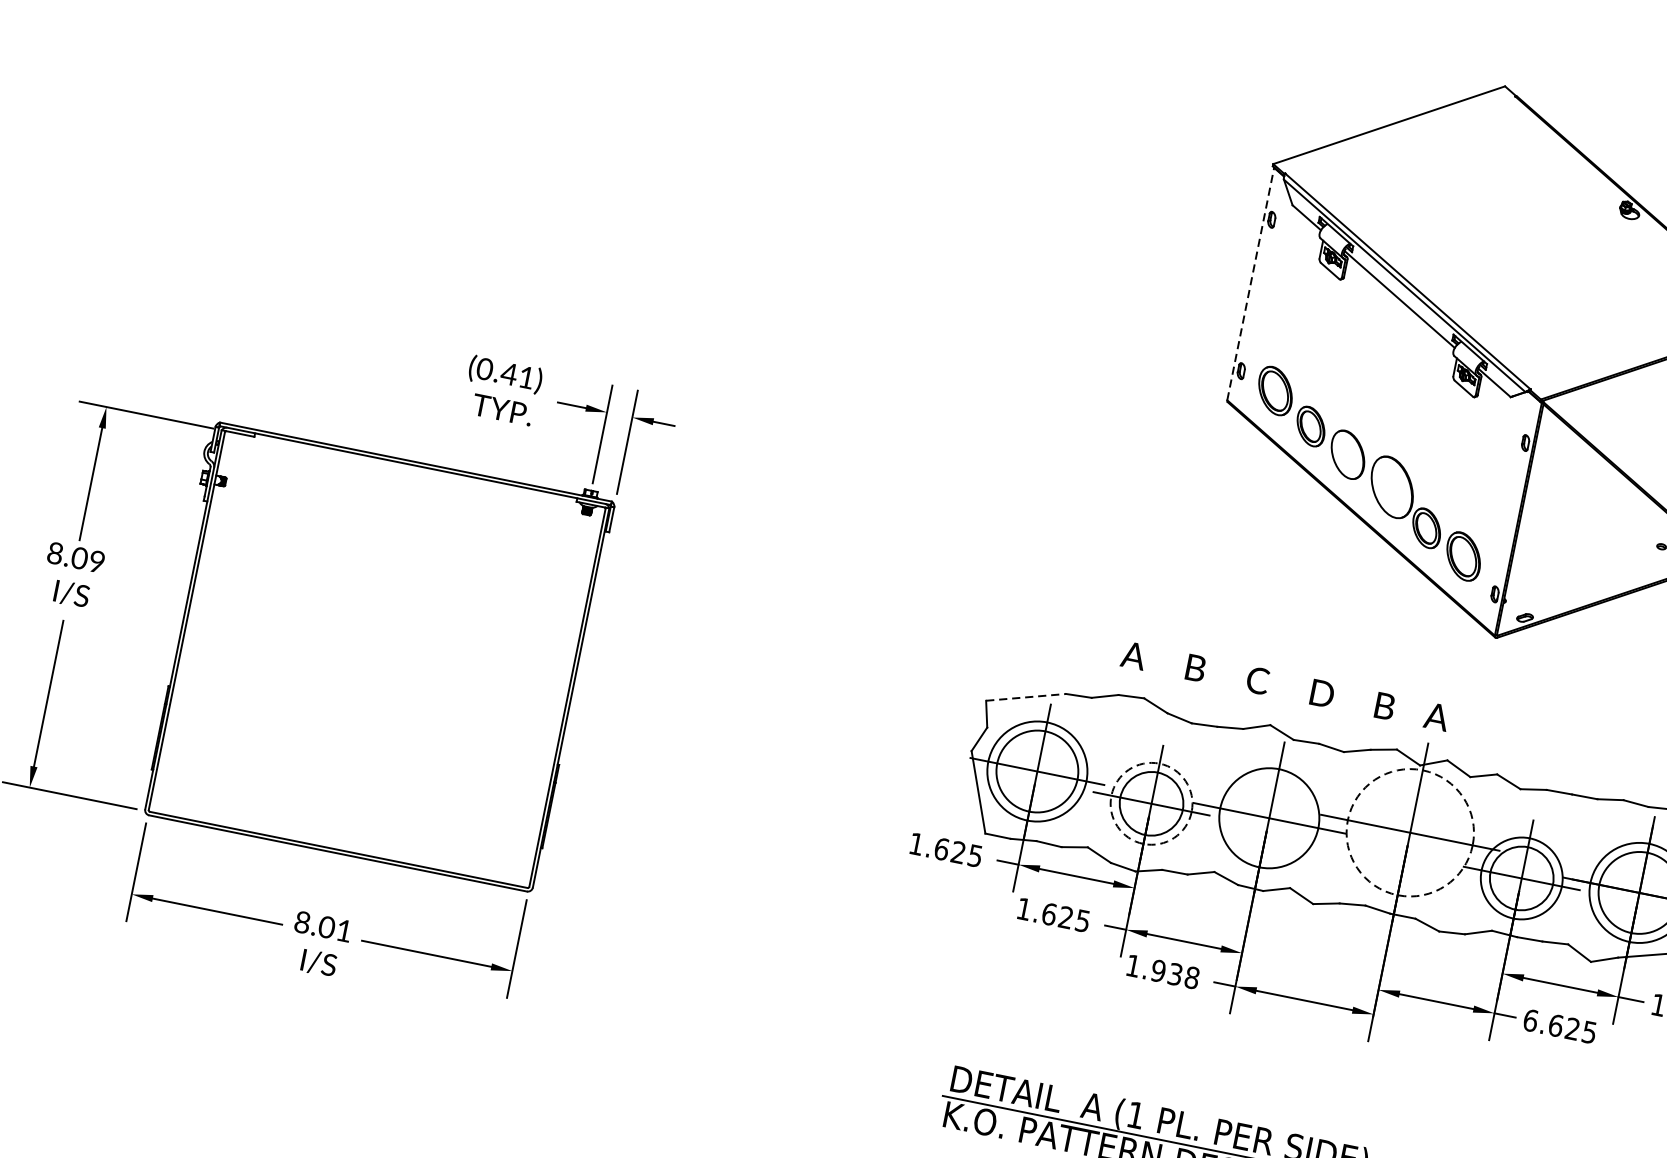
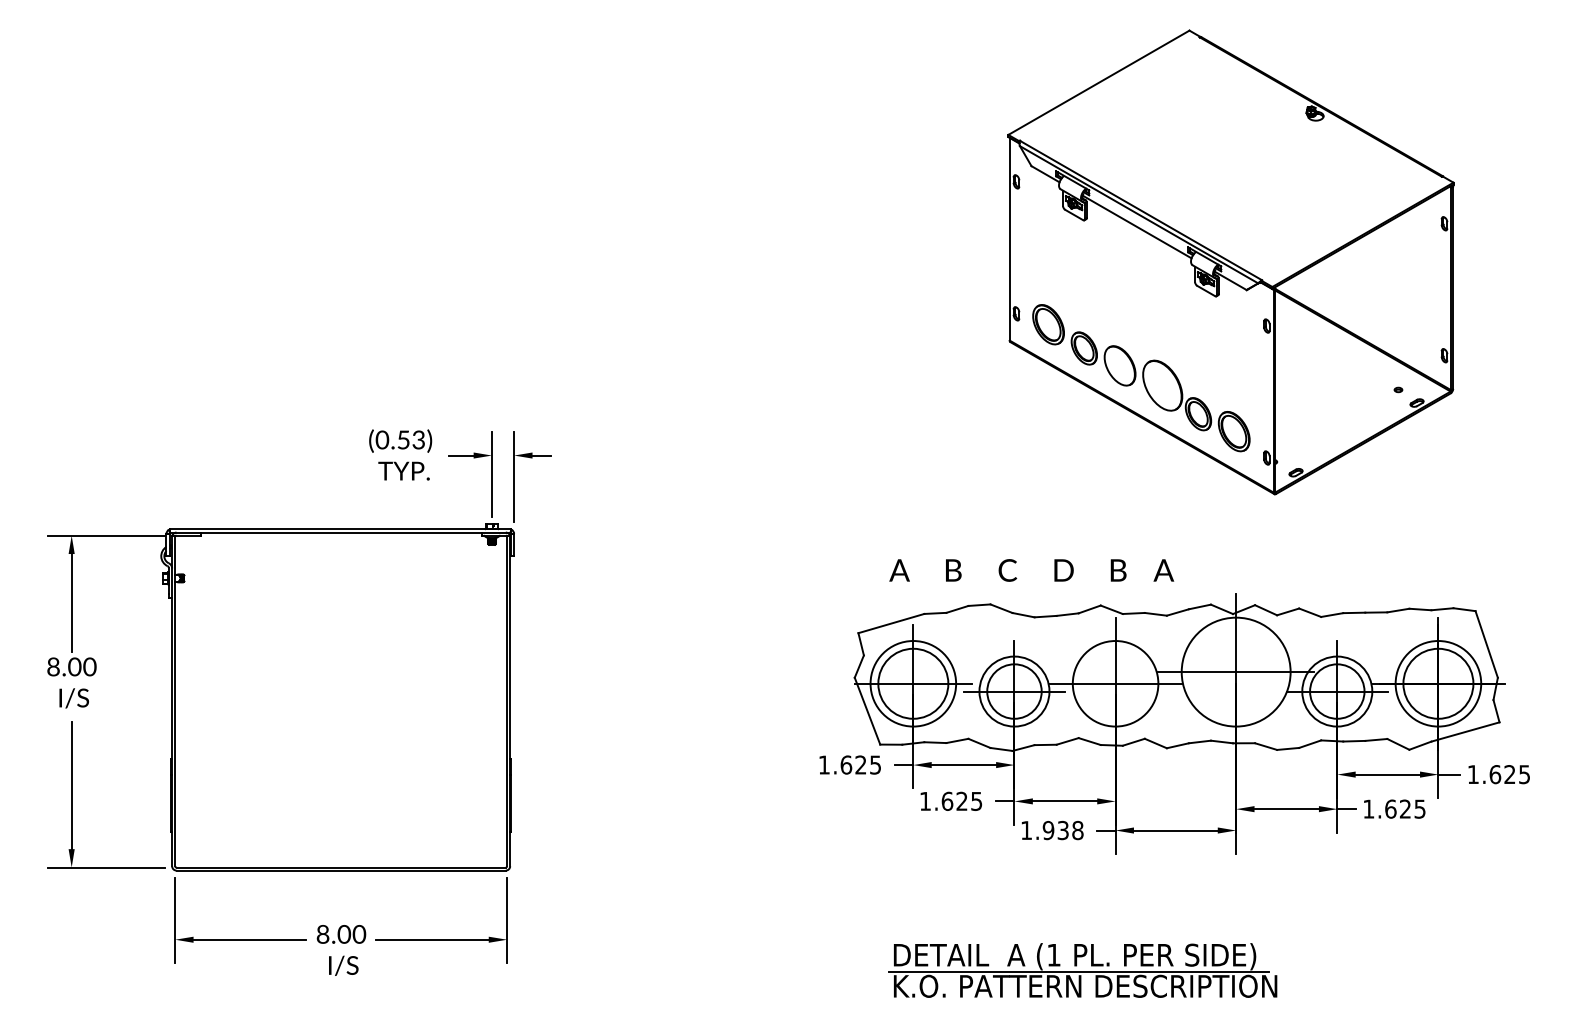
line: (1250, 283) -> (1009, 238), dashed -> solid
text: (517, 375) -> (410, 439), (0.41) -> (0.53)
text: (96, 562) -> (89, 667), 8.09 -> 8.00
text: (1285, 686) -> (1031, 570), moved
line: (1026, 697) -> (891, 623), dashed -> solid
circle: (1151, 803) -> (1014, 691), dashed -> solid
circle: (1409, 831) -> (1235, 671), dashed -> solid
text: (344, 930) -> (359, 934), 8.01 -> 8.00
text: (1530, 1019) -> (1368, 808), 6.625 -> 1.625

